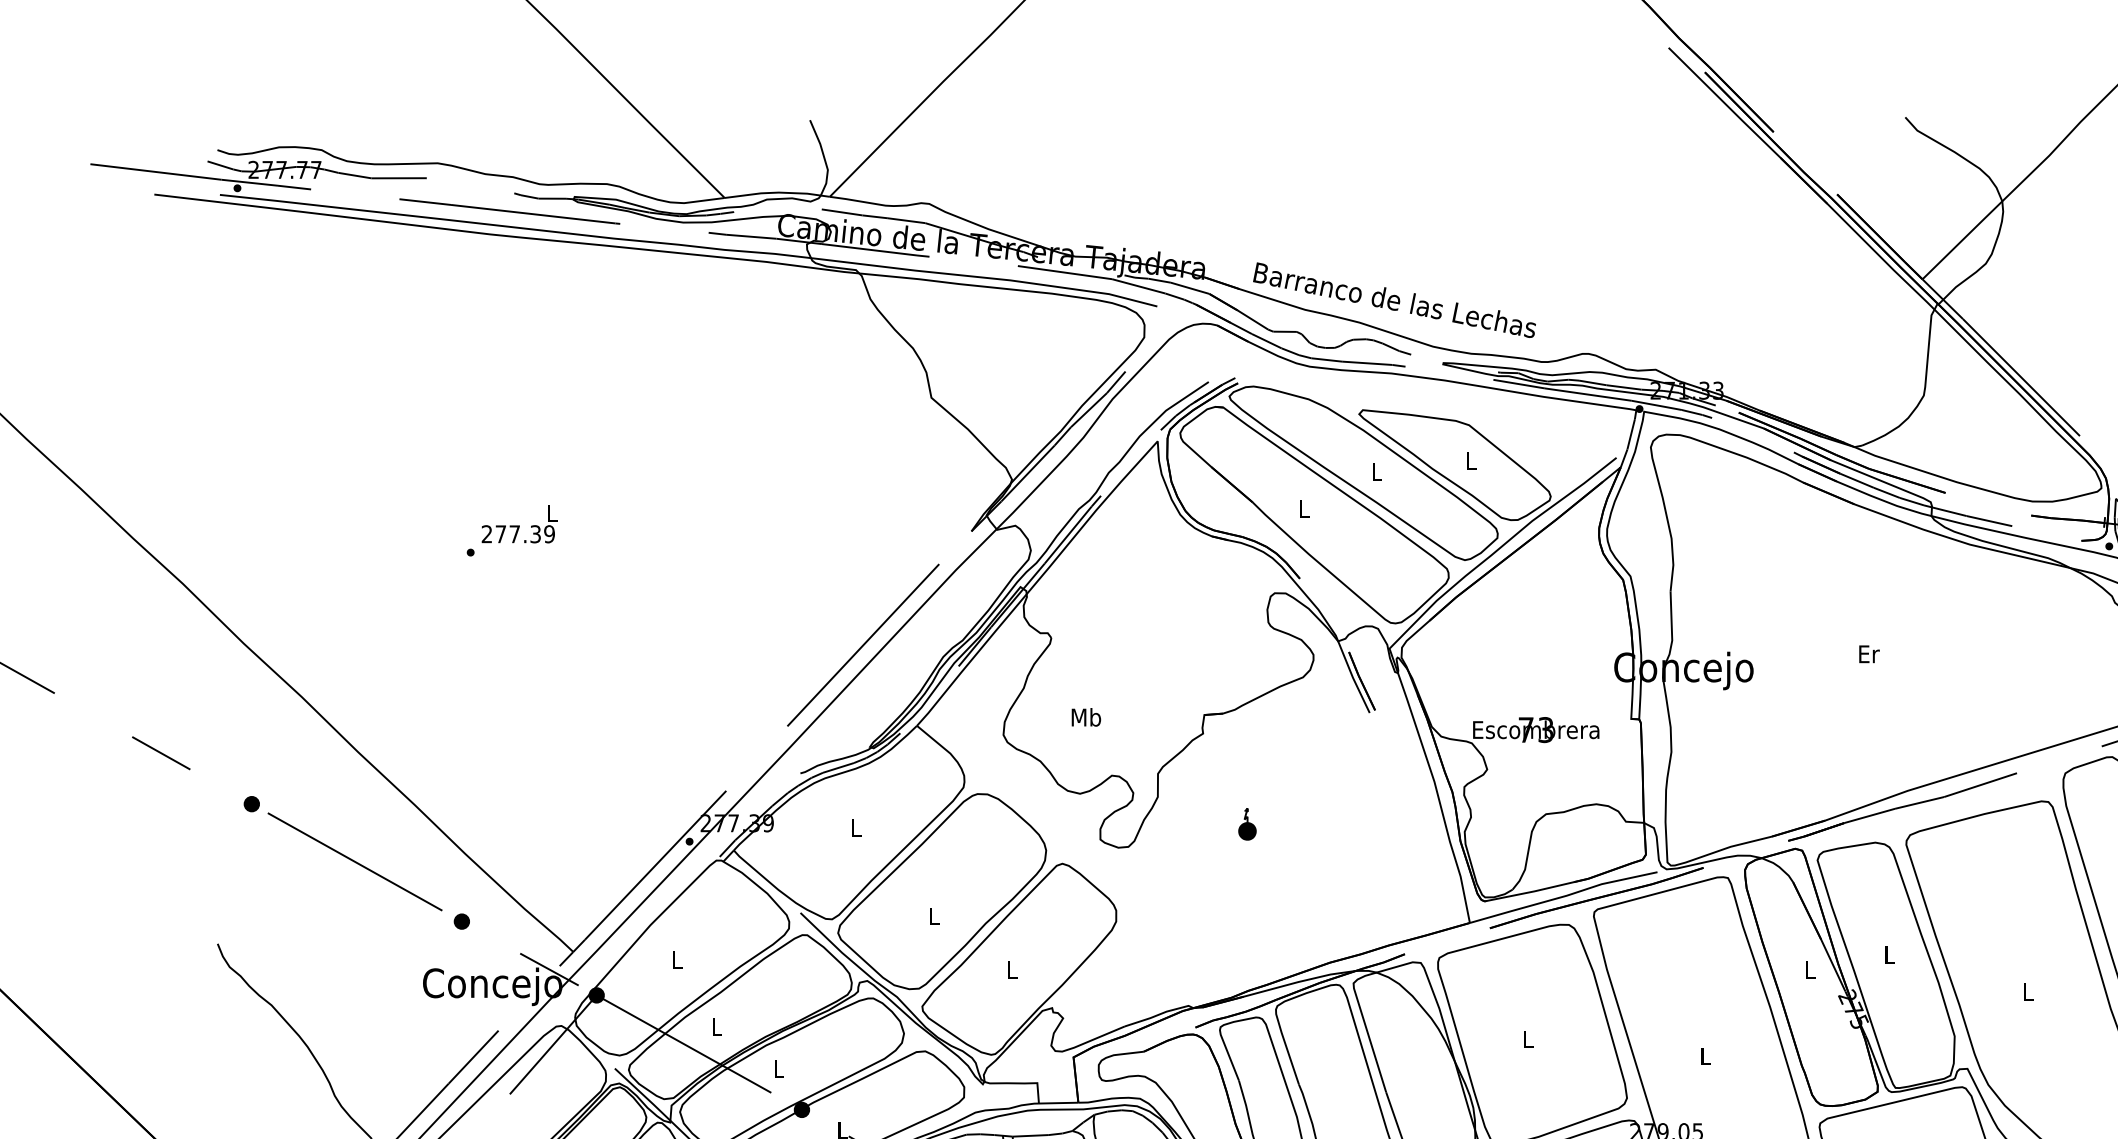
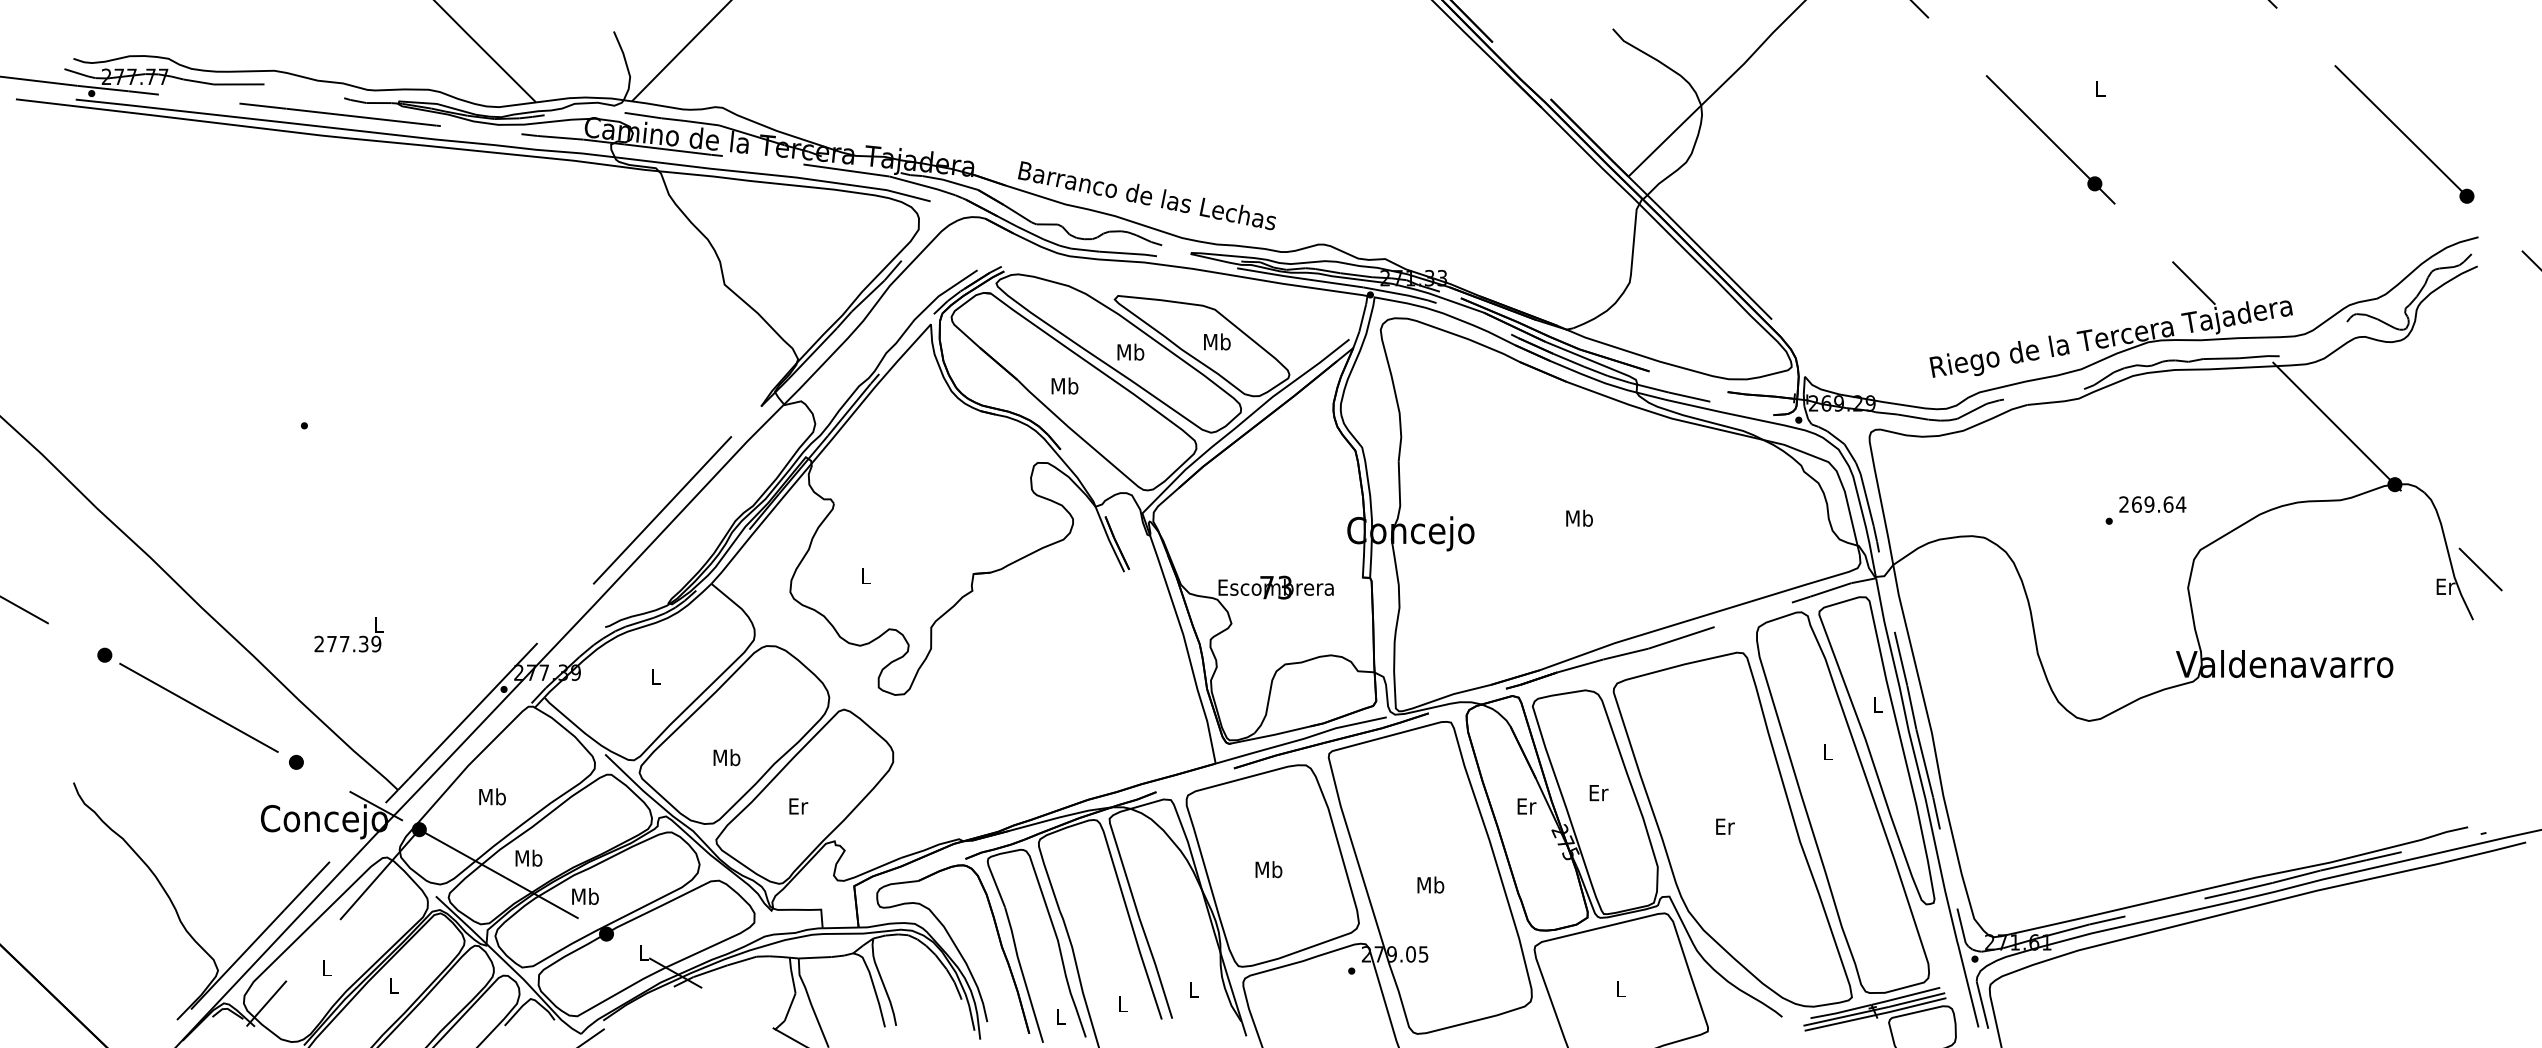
text: (1471, 460) -> (1217, 341), L -> Mb
text: (1376, 471) -> (1130, 351), L -> Mb
text: (1304, 508) -> (1064, 385), L -> Mb
text: (519, 523) -> (348, 634), moved
text: (1868, 653) -> (1579, 517), Er -> Mb
text: (1085, 716) -> (865, 575), Mb -> L
part: (1247, 824) -> (1012, 673), removed
text: (933, 916) -> (726, 757), L -> Mb
text: (1889, 955) -> (1598, 793), L -> Er
text: (676, 959) -> (492, 796), L -> Mb
text: (1012, 969) -> (798, 806), L -> Er
text: (1810, 969) -> (1526, 806), L -> Er
text: (2028, 991) -> (1725, 826), L -> Er
text: (716, 1025) -> (528, 857), L -> Mb
text: (1527, 1039) -> (1268, 869), L -> Mb
text: (1705, 1055) -> (1430, 884), L -> Mb
text: (778, 1068) -> (585, 896), L -> Mb

